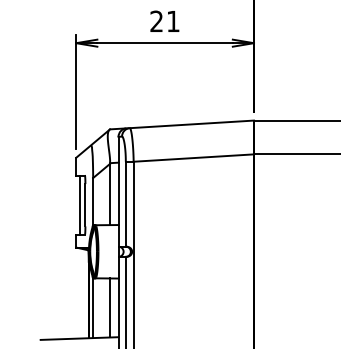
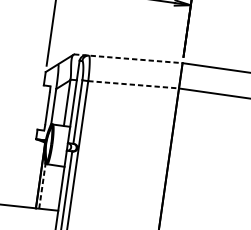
line: (182, 124) -> (128, 58), solid -> dashed
line: (194, 158) -> (134, 85), solid -> dashed
line: (79, 204) -> (43, 107), removed
line: (93, 307) -> (42, 185), solid -> dashed
line: (110, 307) -> (55, 187), removed

